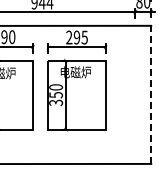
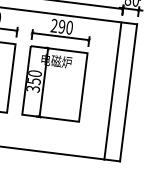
text: (84, 37) -> (69, 27), 295 -> 290
line: (151, 94) -> (128, 92), dashed -> solid
line: (135, 95) -> (112, 91), added

